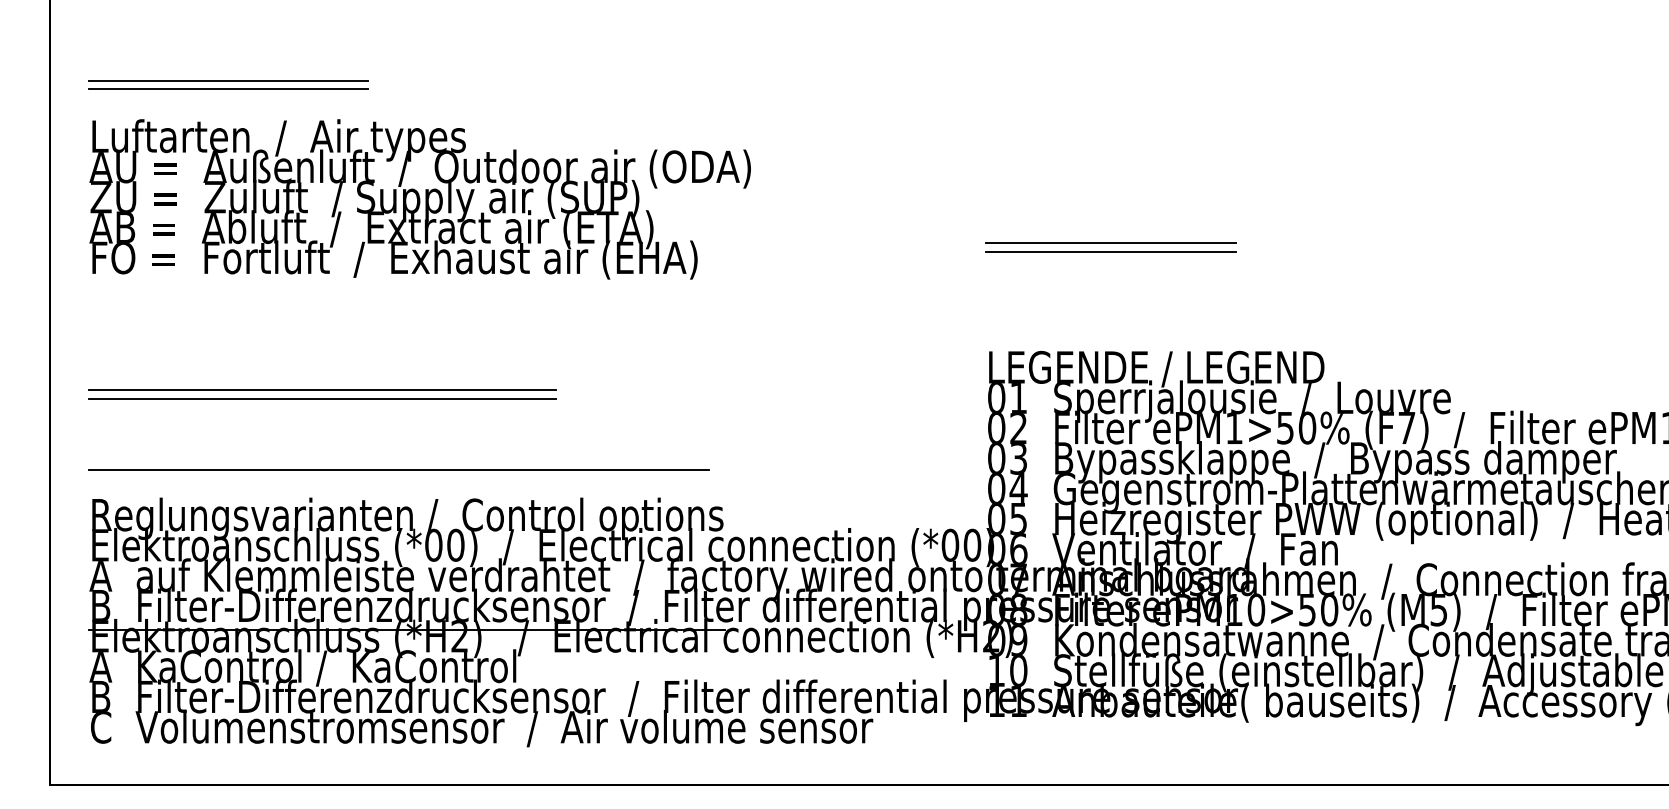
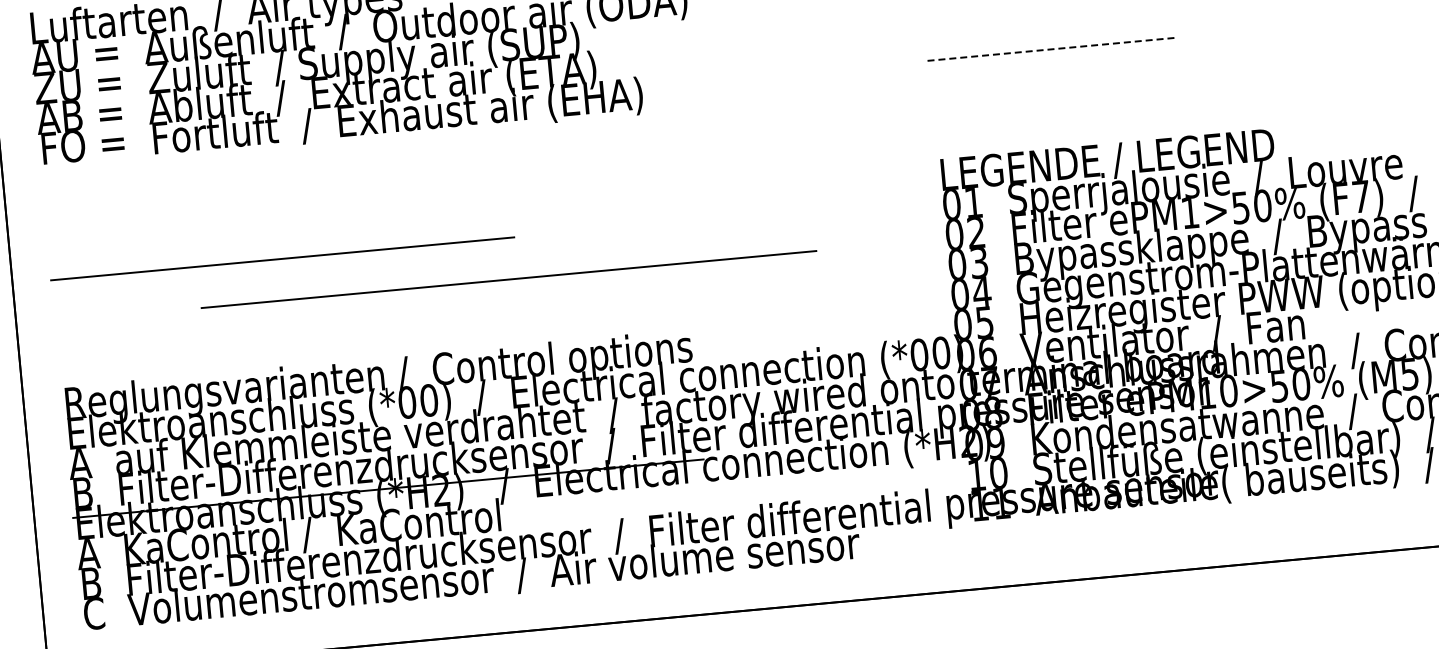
line: (1110, 243) -> (1050, 41), removed
line: (1111, 251) -> (1052, 48), solid -> dashed
line: (322, 398) -> (283, 267), removed
line: (398, 469) -> (508, 279), moved

